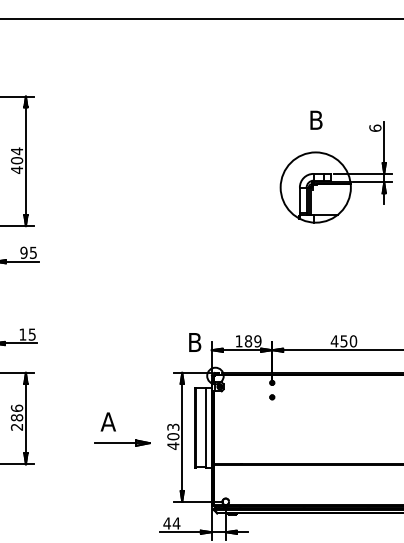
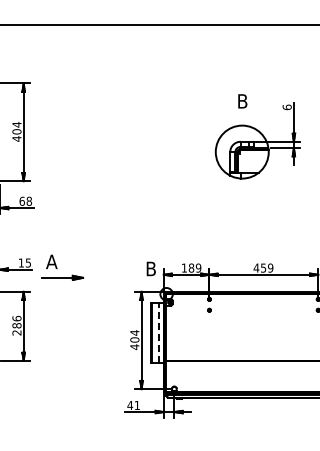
text: (28, 251) -> (25, 200), 95 -> 68
text: (353, 340) -> (270, 267), 450 -> 459
text: (172, 426) -> (134, 332), 403 -> 404
line: (206, 426) -> (159, 332), solid -> dashed
part: (122, 429) -> (62, 267), moved
text: (176, 523) -> (137, 405), 44 -> 41

